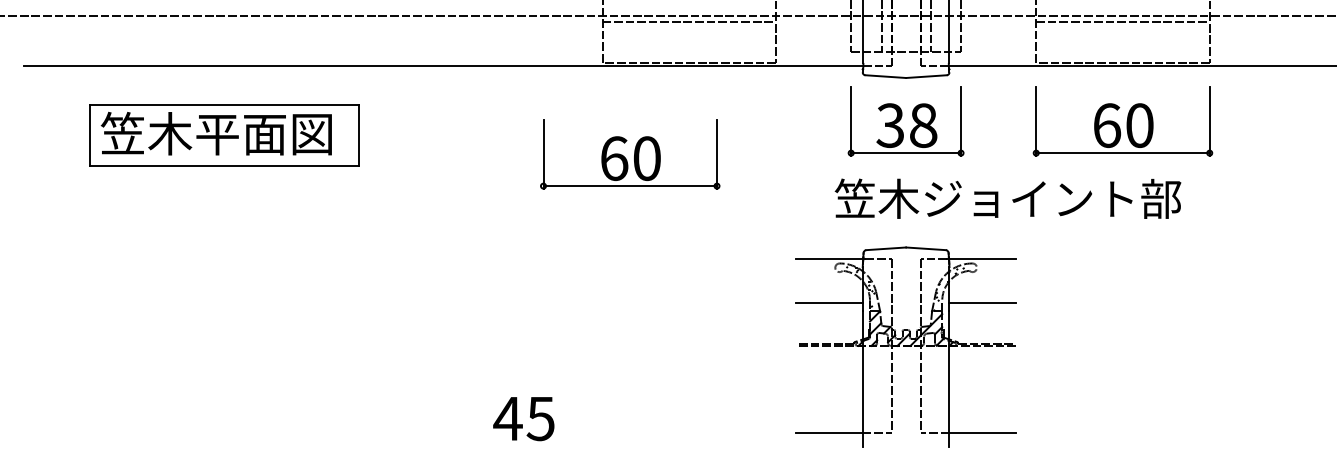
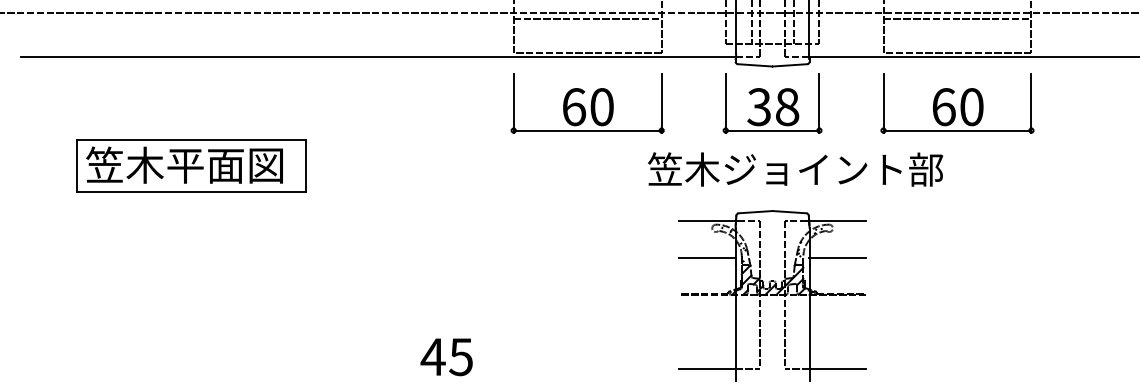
part: (224, 135) -> (191, 166), moved
part: (630, 154) -> (587, 103), moved
text: (1007, 198) -> (795, 169), moved

